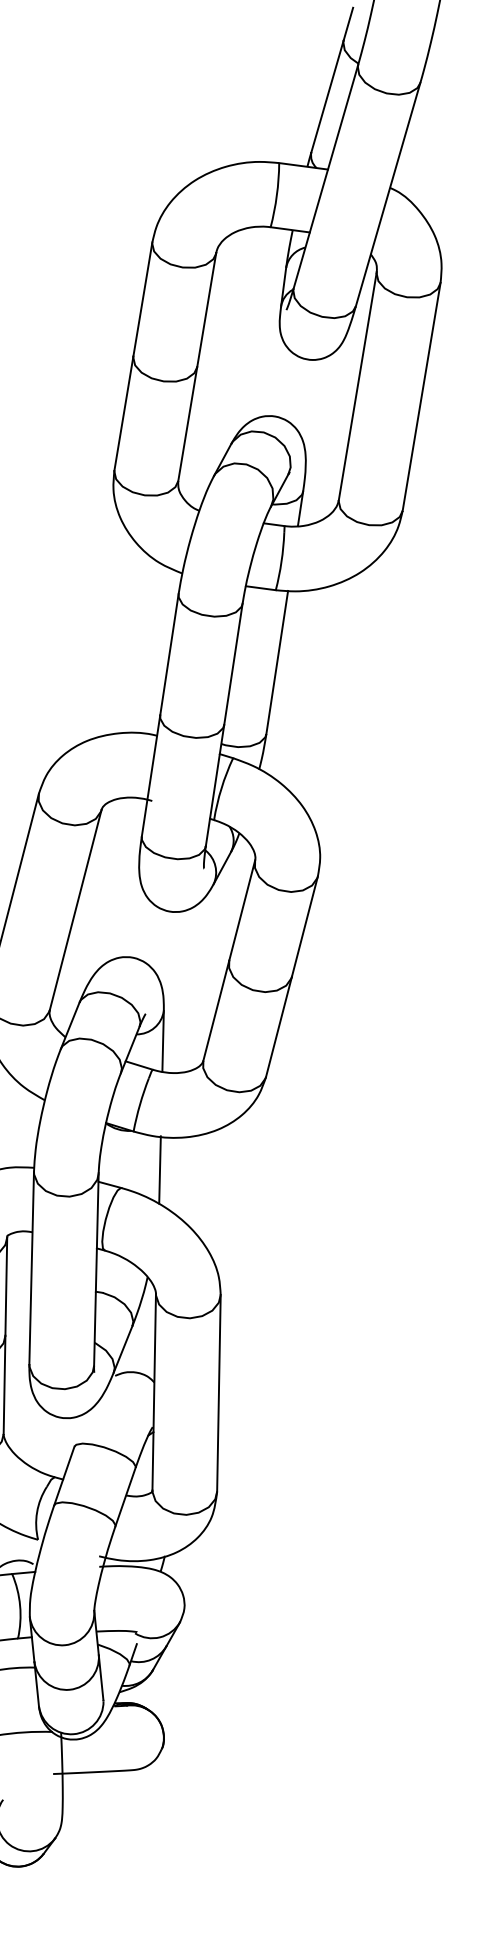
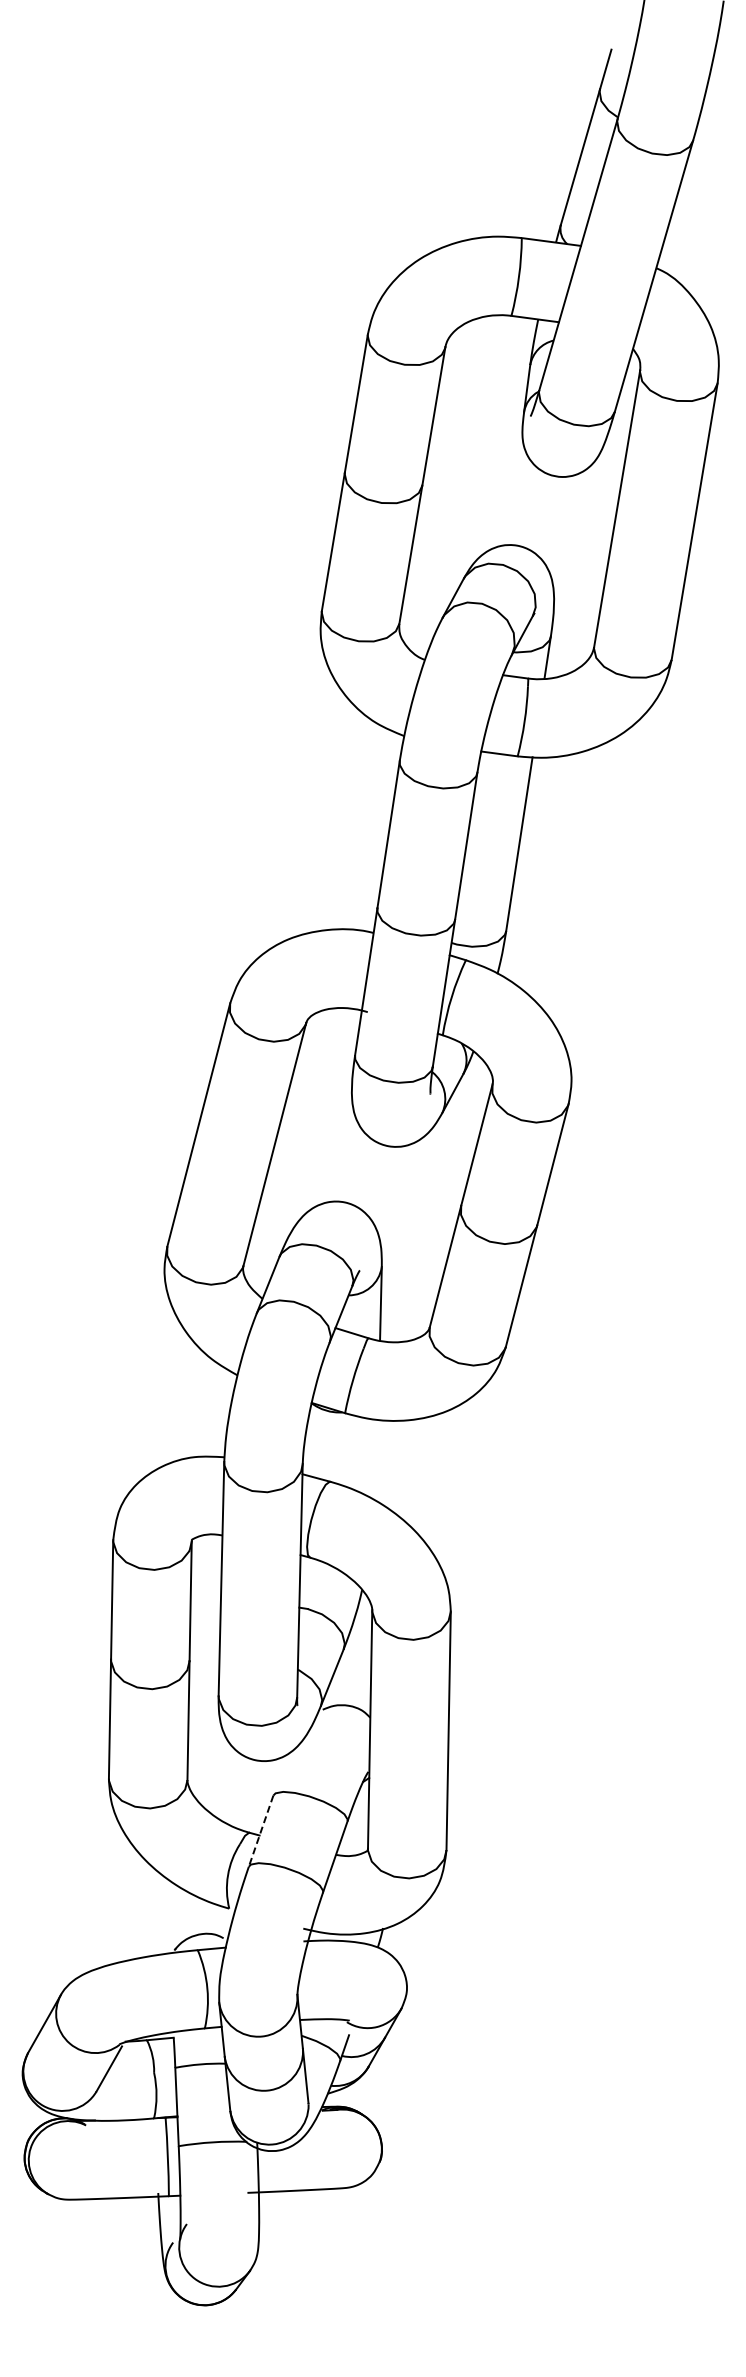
line: (160, 1169) -> (377, 1459), removed
line: (64, 1476) -> (261, 1831), solid -> dashed

